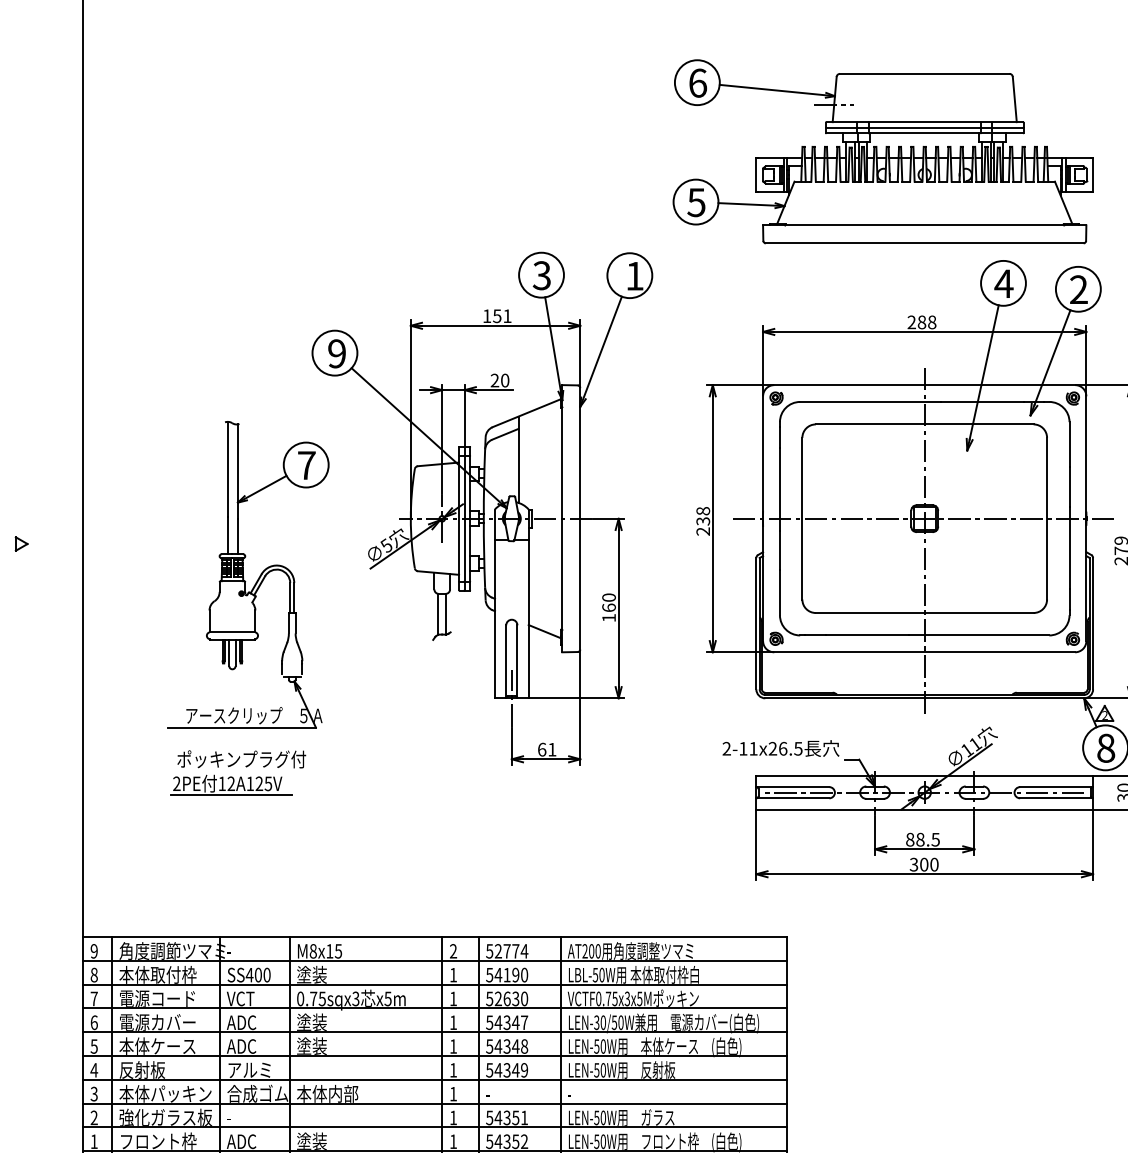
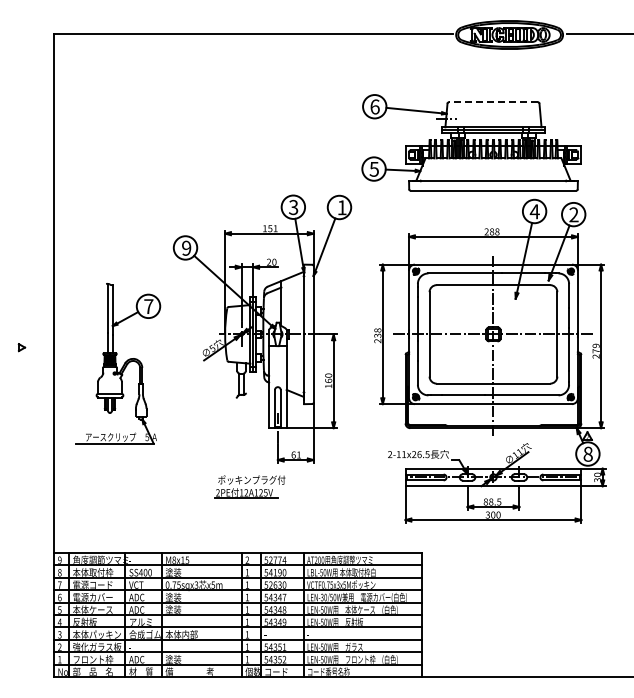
line: (922, 74) -> (492, 102), solid -> dashed
part: (248, 574) -> (118, 363), moved
part: (237, 771) -> (249, 486), moved

